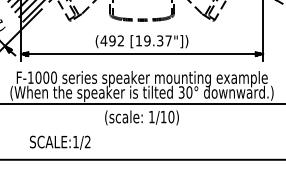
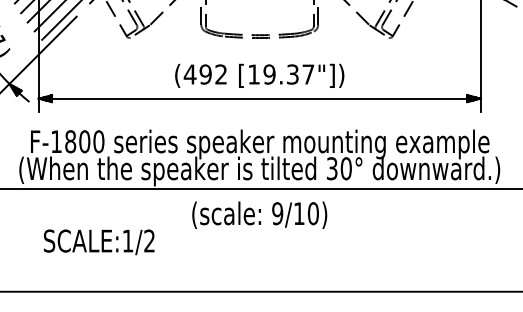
text: (38, 77) -> (70, 141), F-1000 -> F-1800
text: (151, 116) -> (277, 212), 1/10) -> 9/10)
text: (60, 142) -> (99, 241), moved

